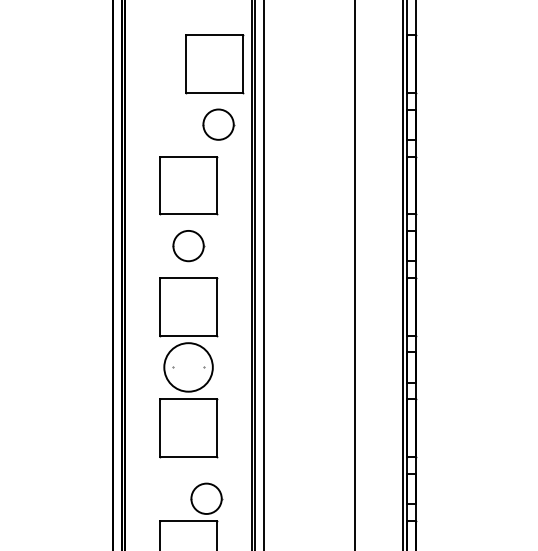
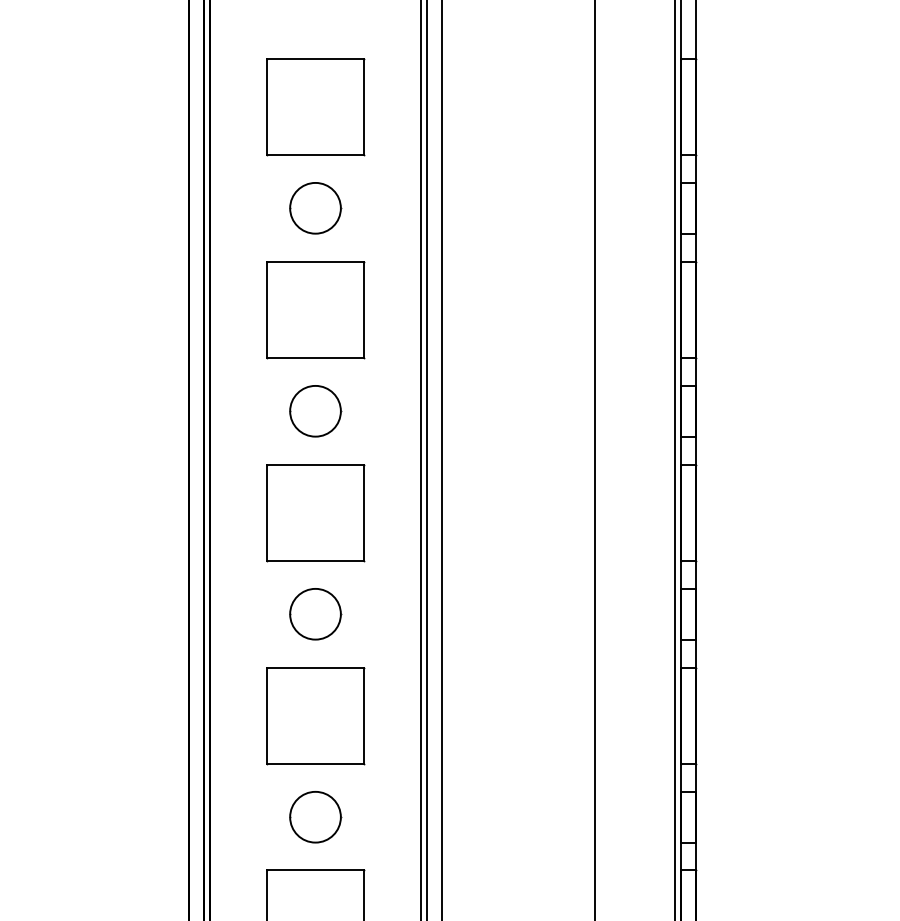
part: (214, 64) -> (315, 107), moved
part: (218, 124) -> (315, 207), moved
circle: (188, 367) -> (315, 614), size x0.62
part: (206, 498) -> (315, 816), moved

